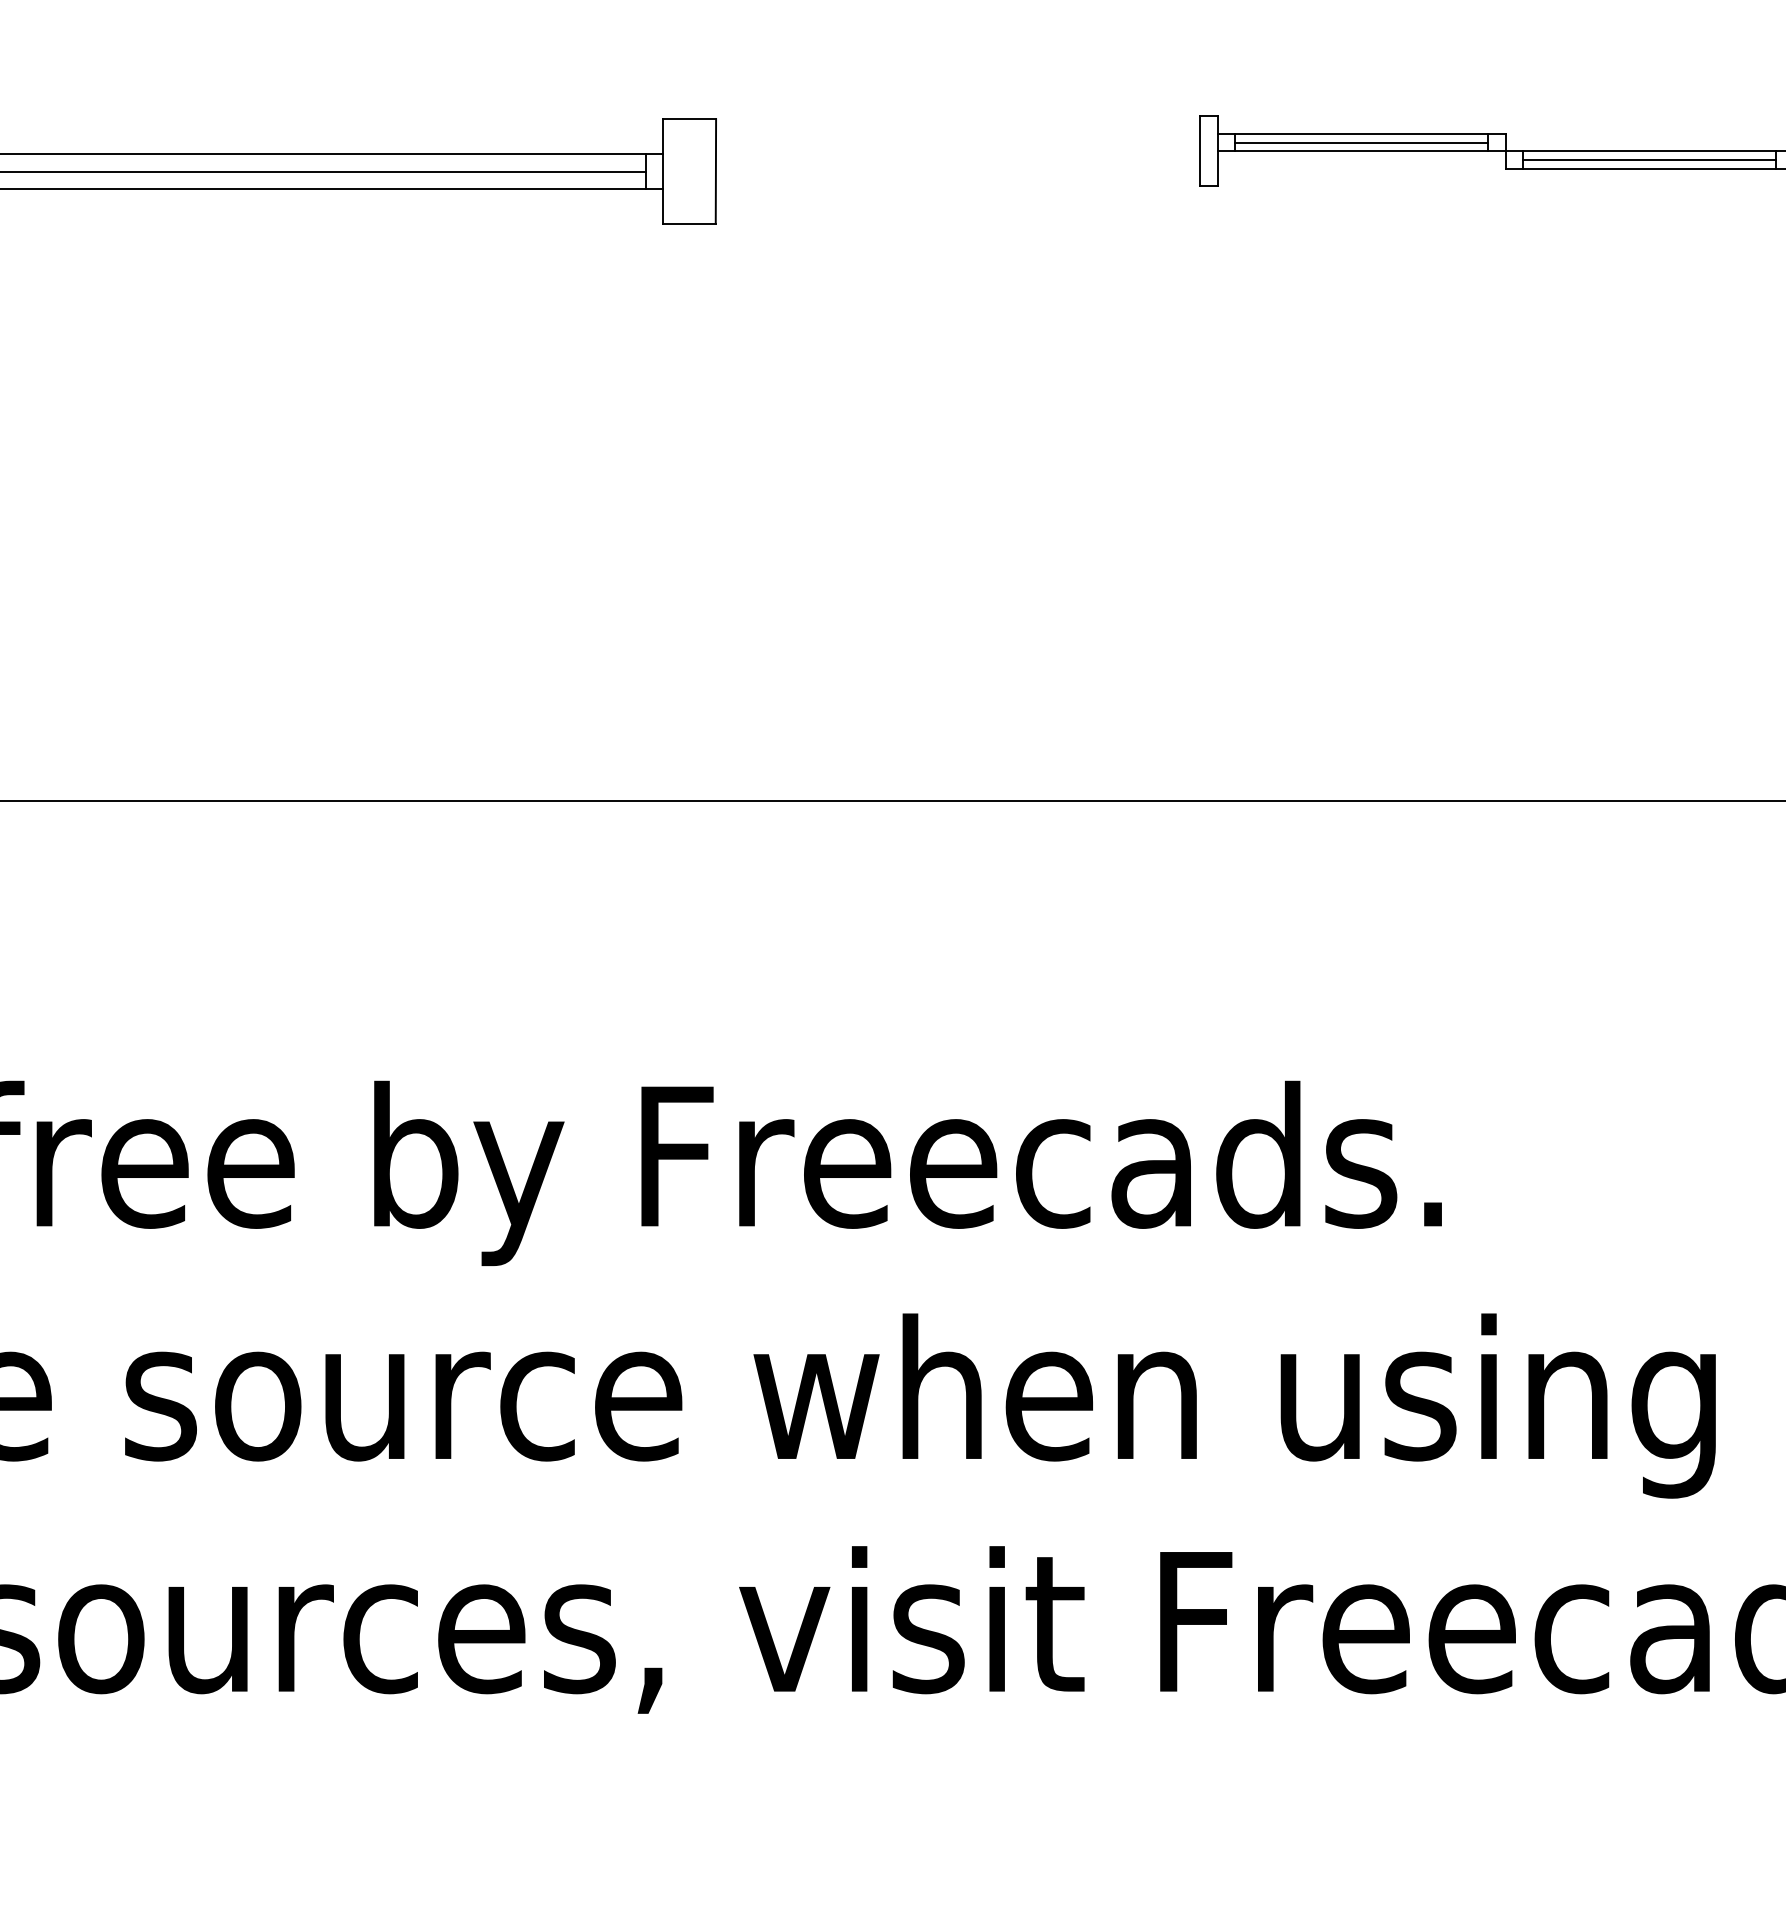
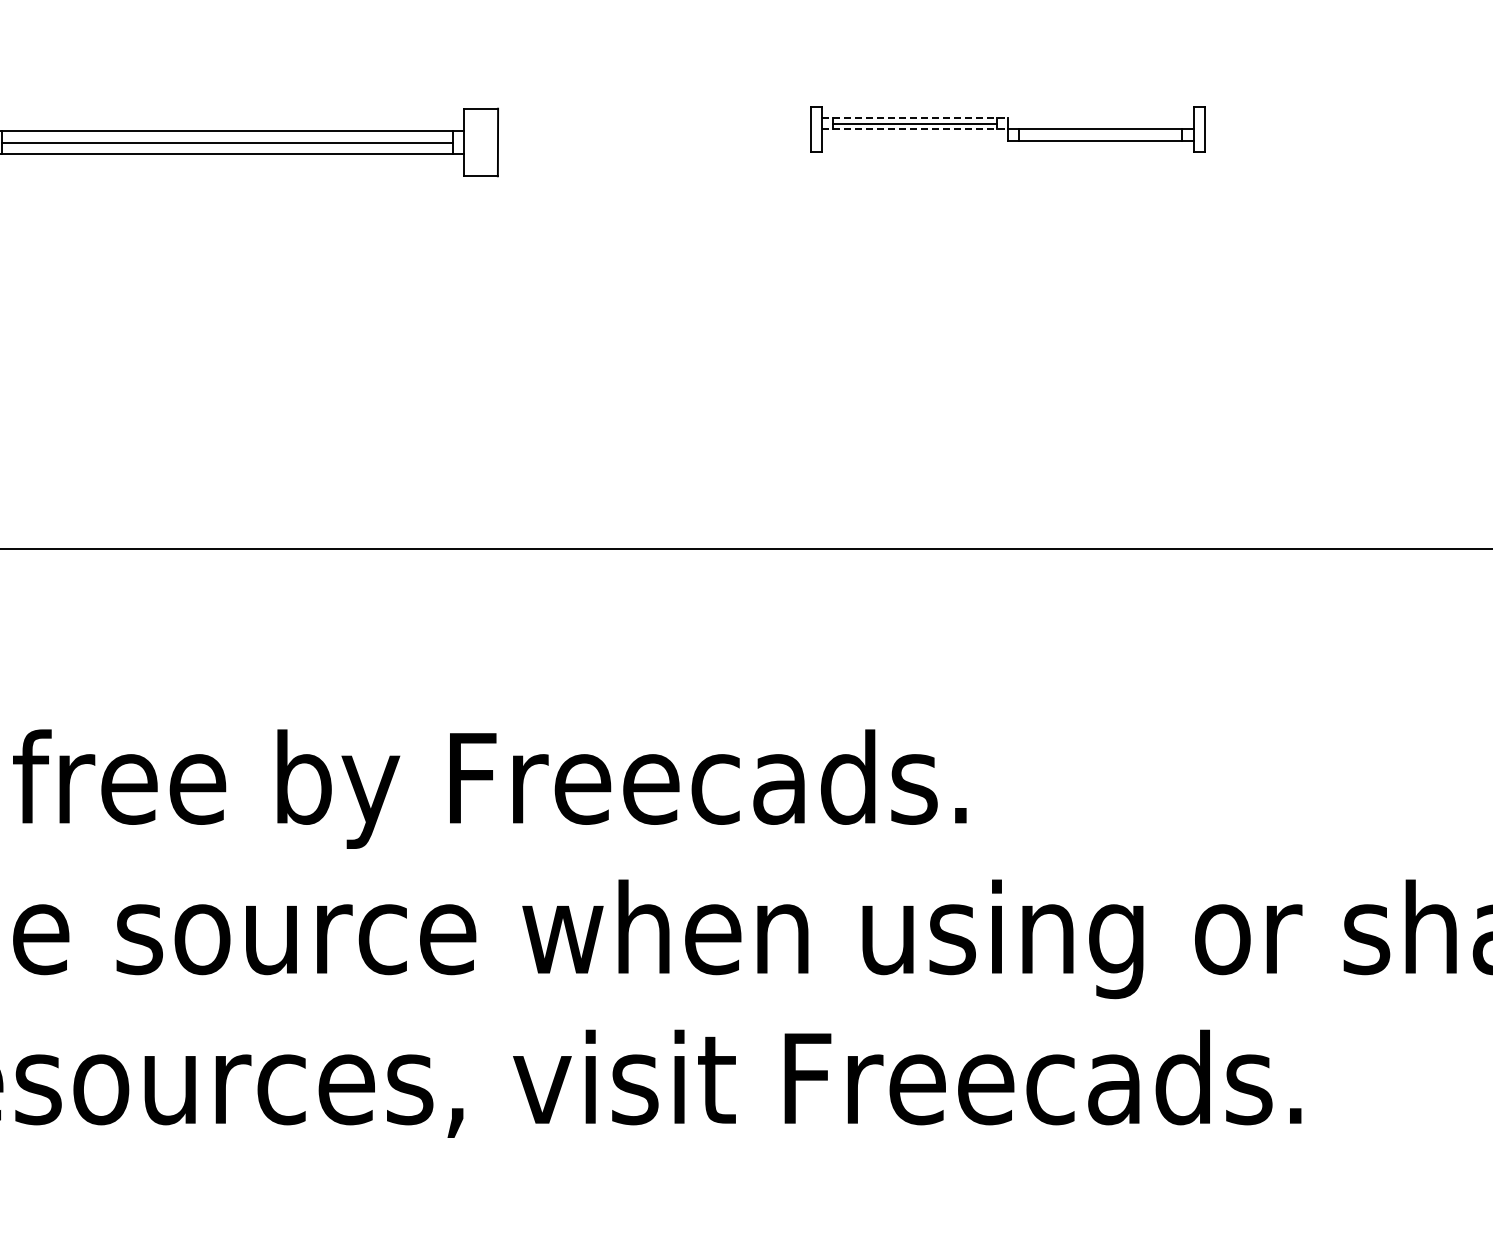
line: (1361, 134) -> (914, 118), solid -> dashed
line: (1361, 151) -> (914, 129), solid -> dashed
line: (1649, 160) -> (1100, 135), removed

